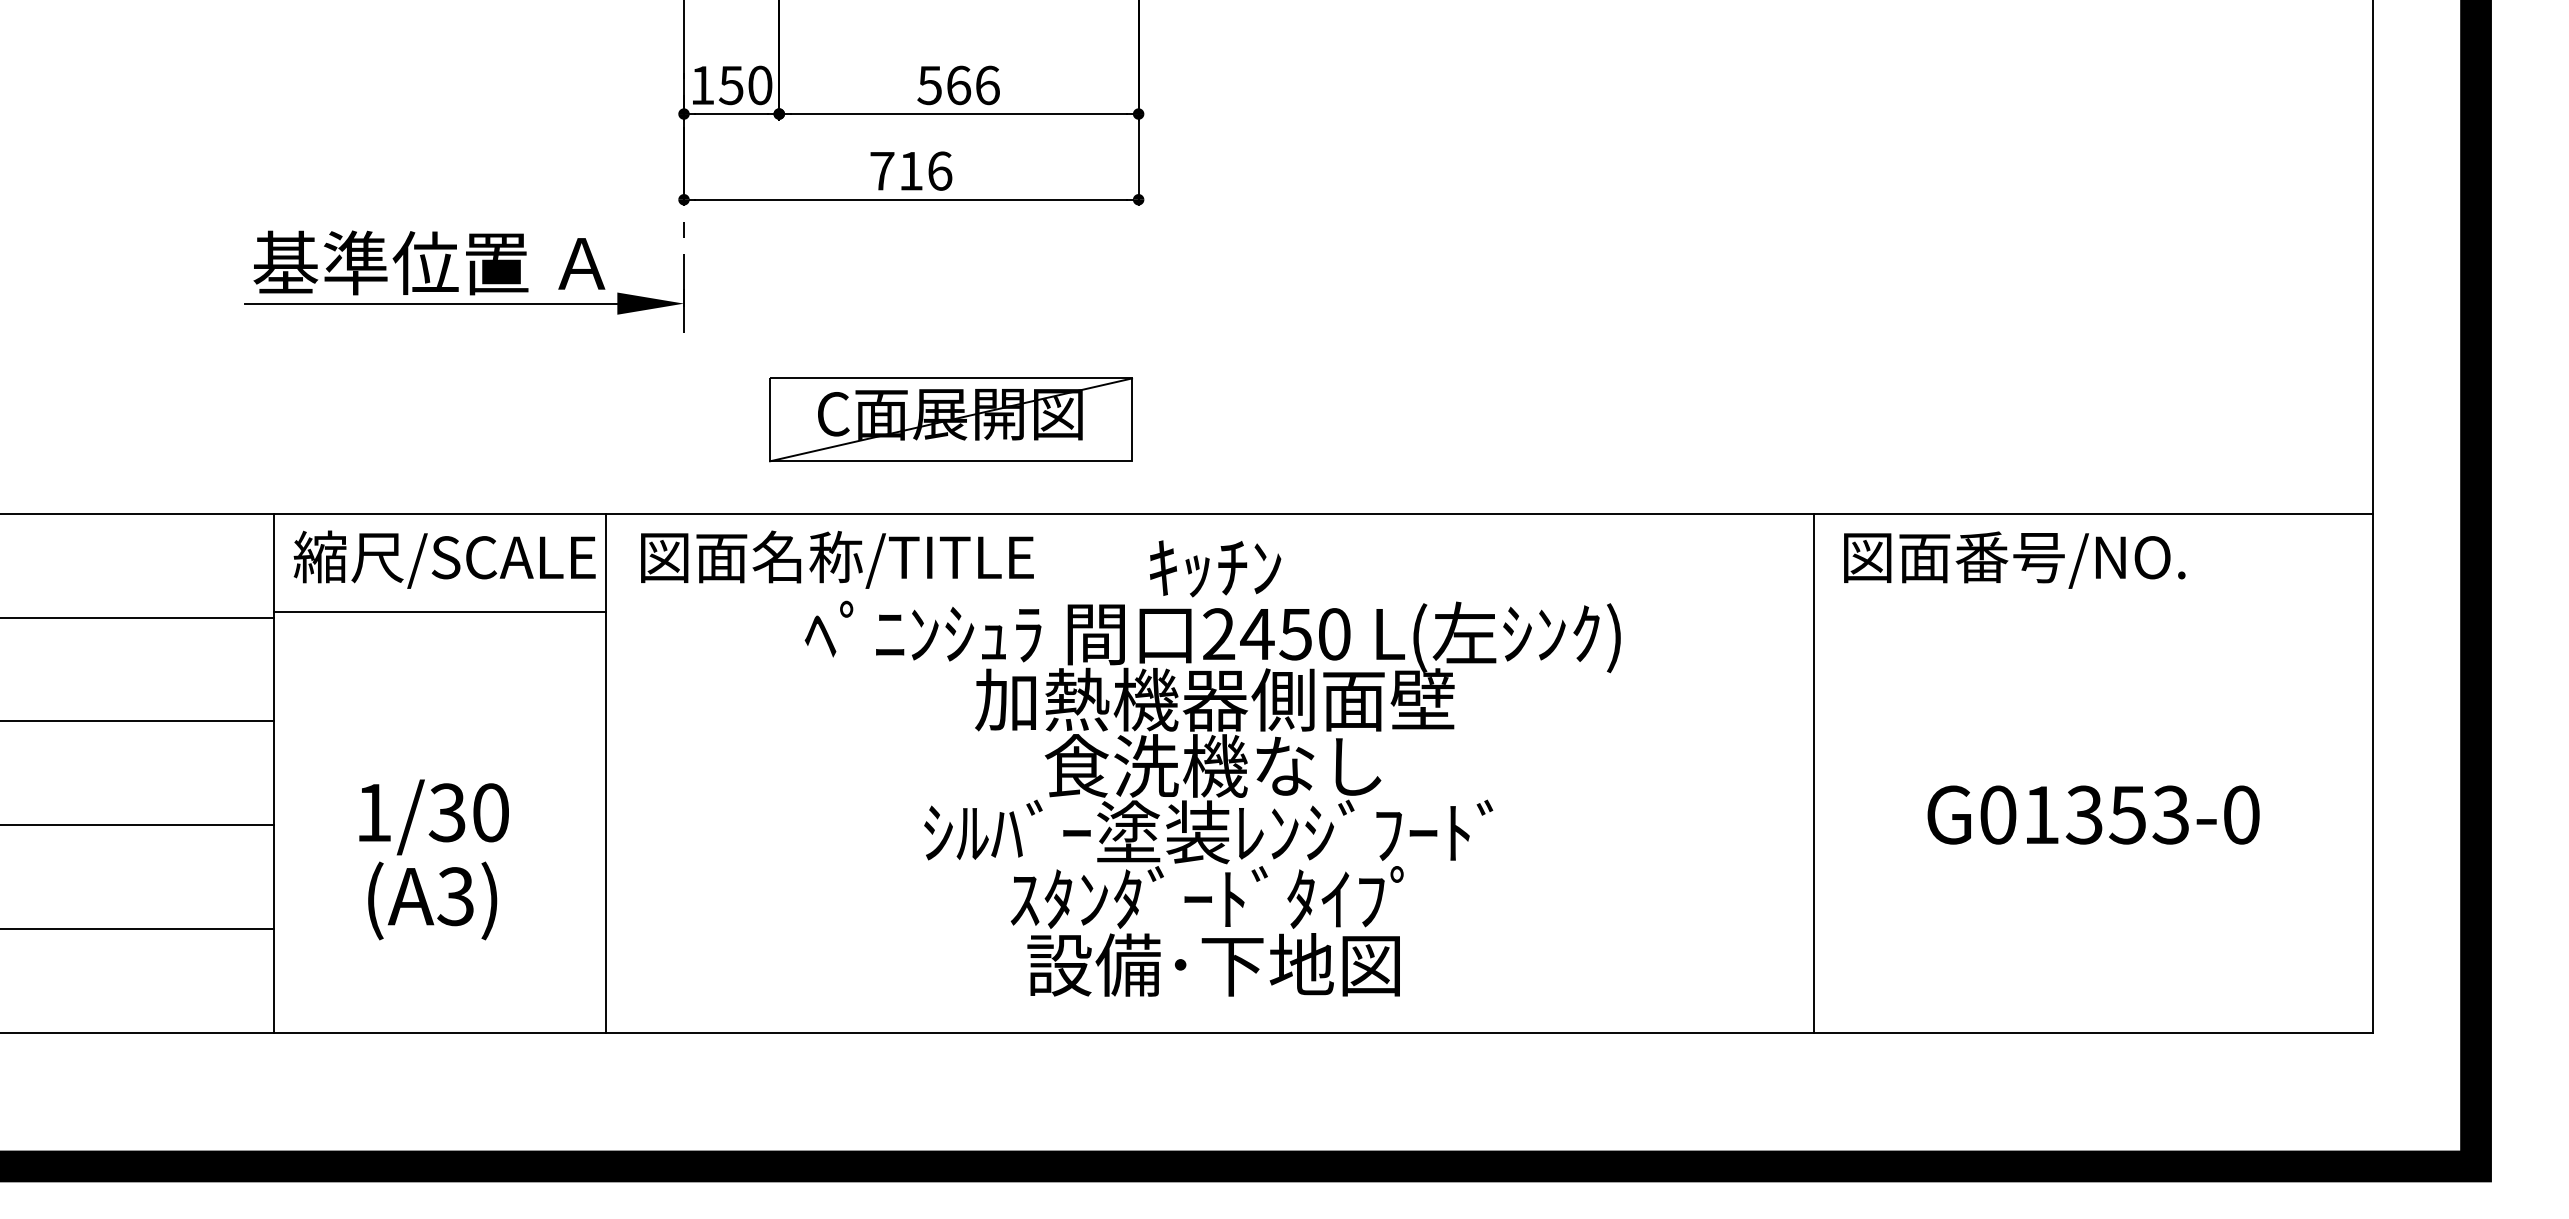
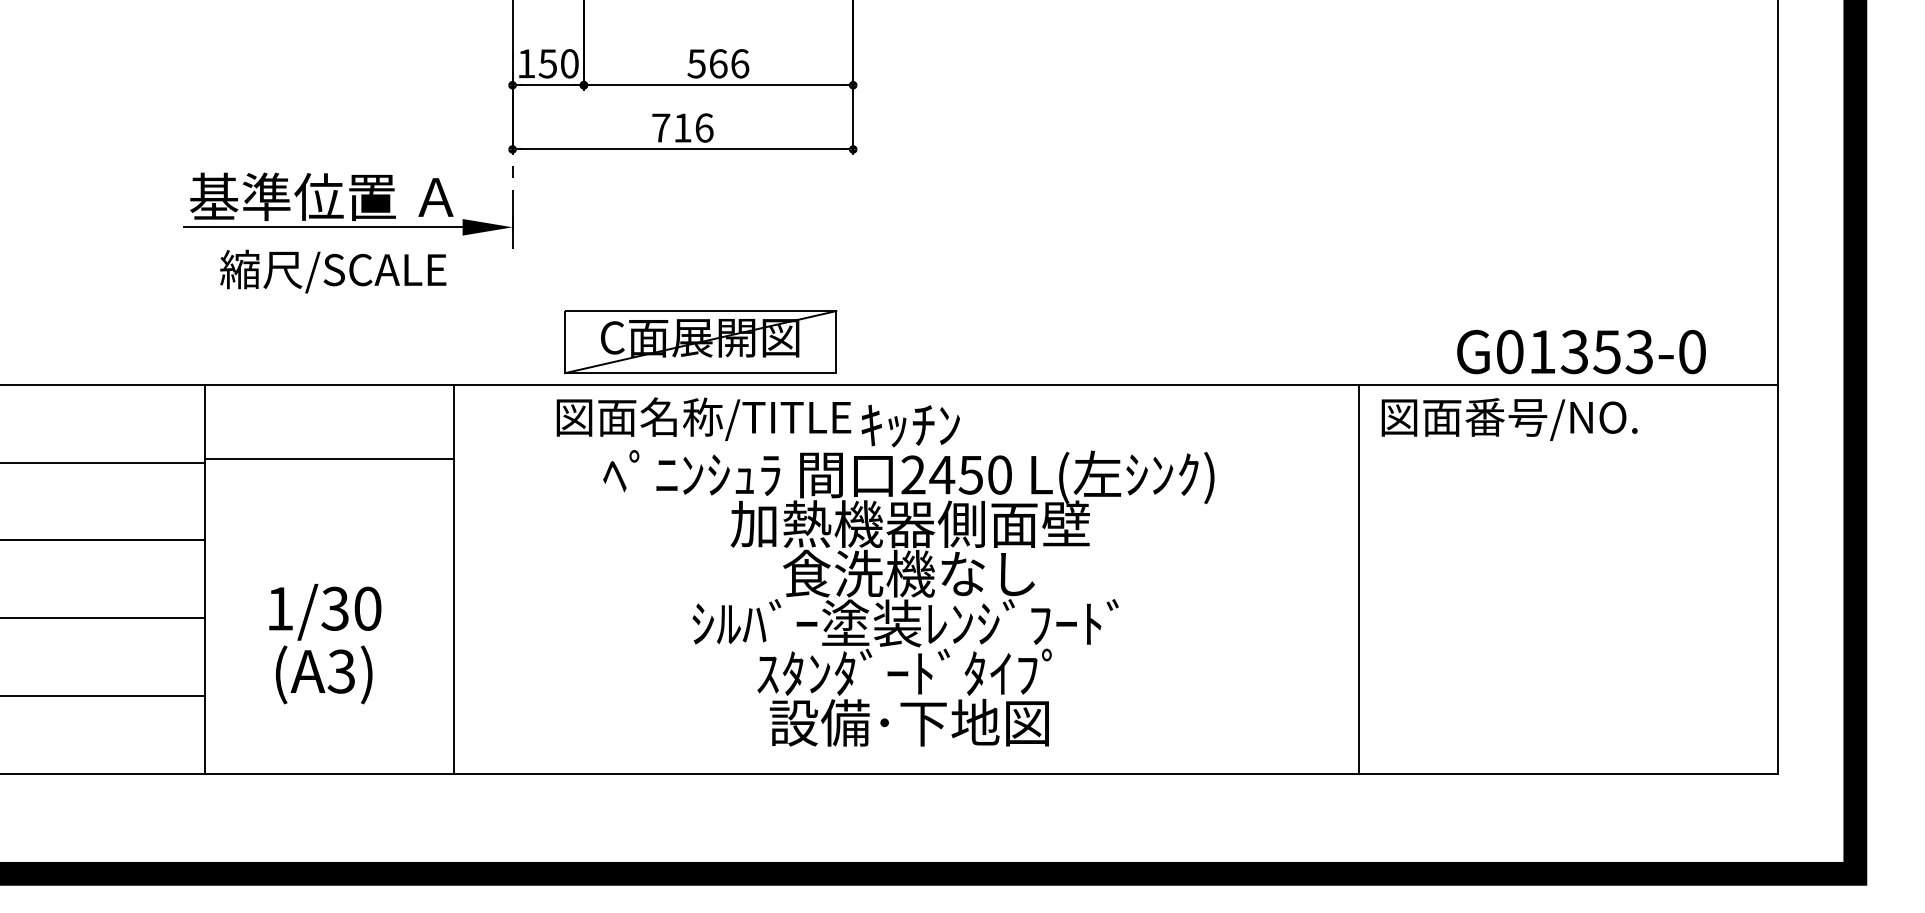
part: (950, 419) -> (700, 341), moved
text: (444, 559) -> (333, 271), moved
text: (837, 559) -> (703, 419), moved
text: (2093, 814) -> (1581, 351), moved

